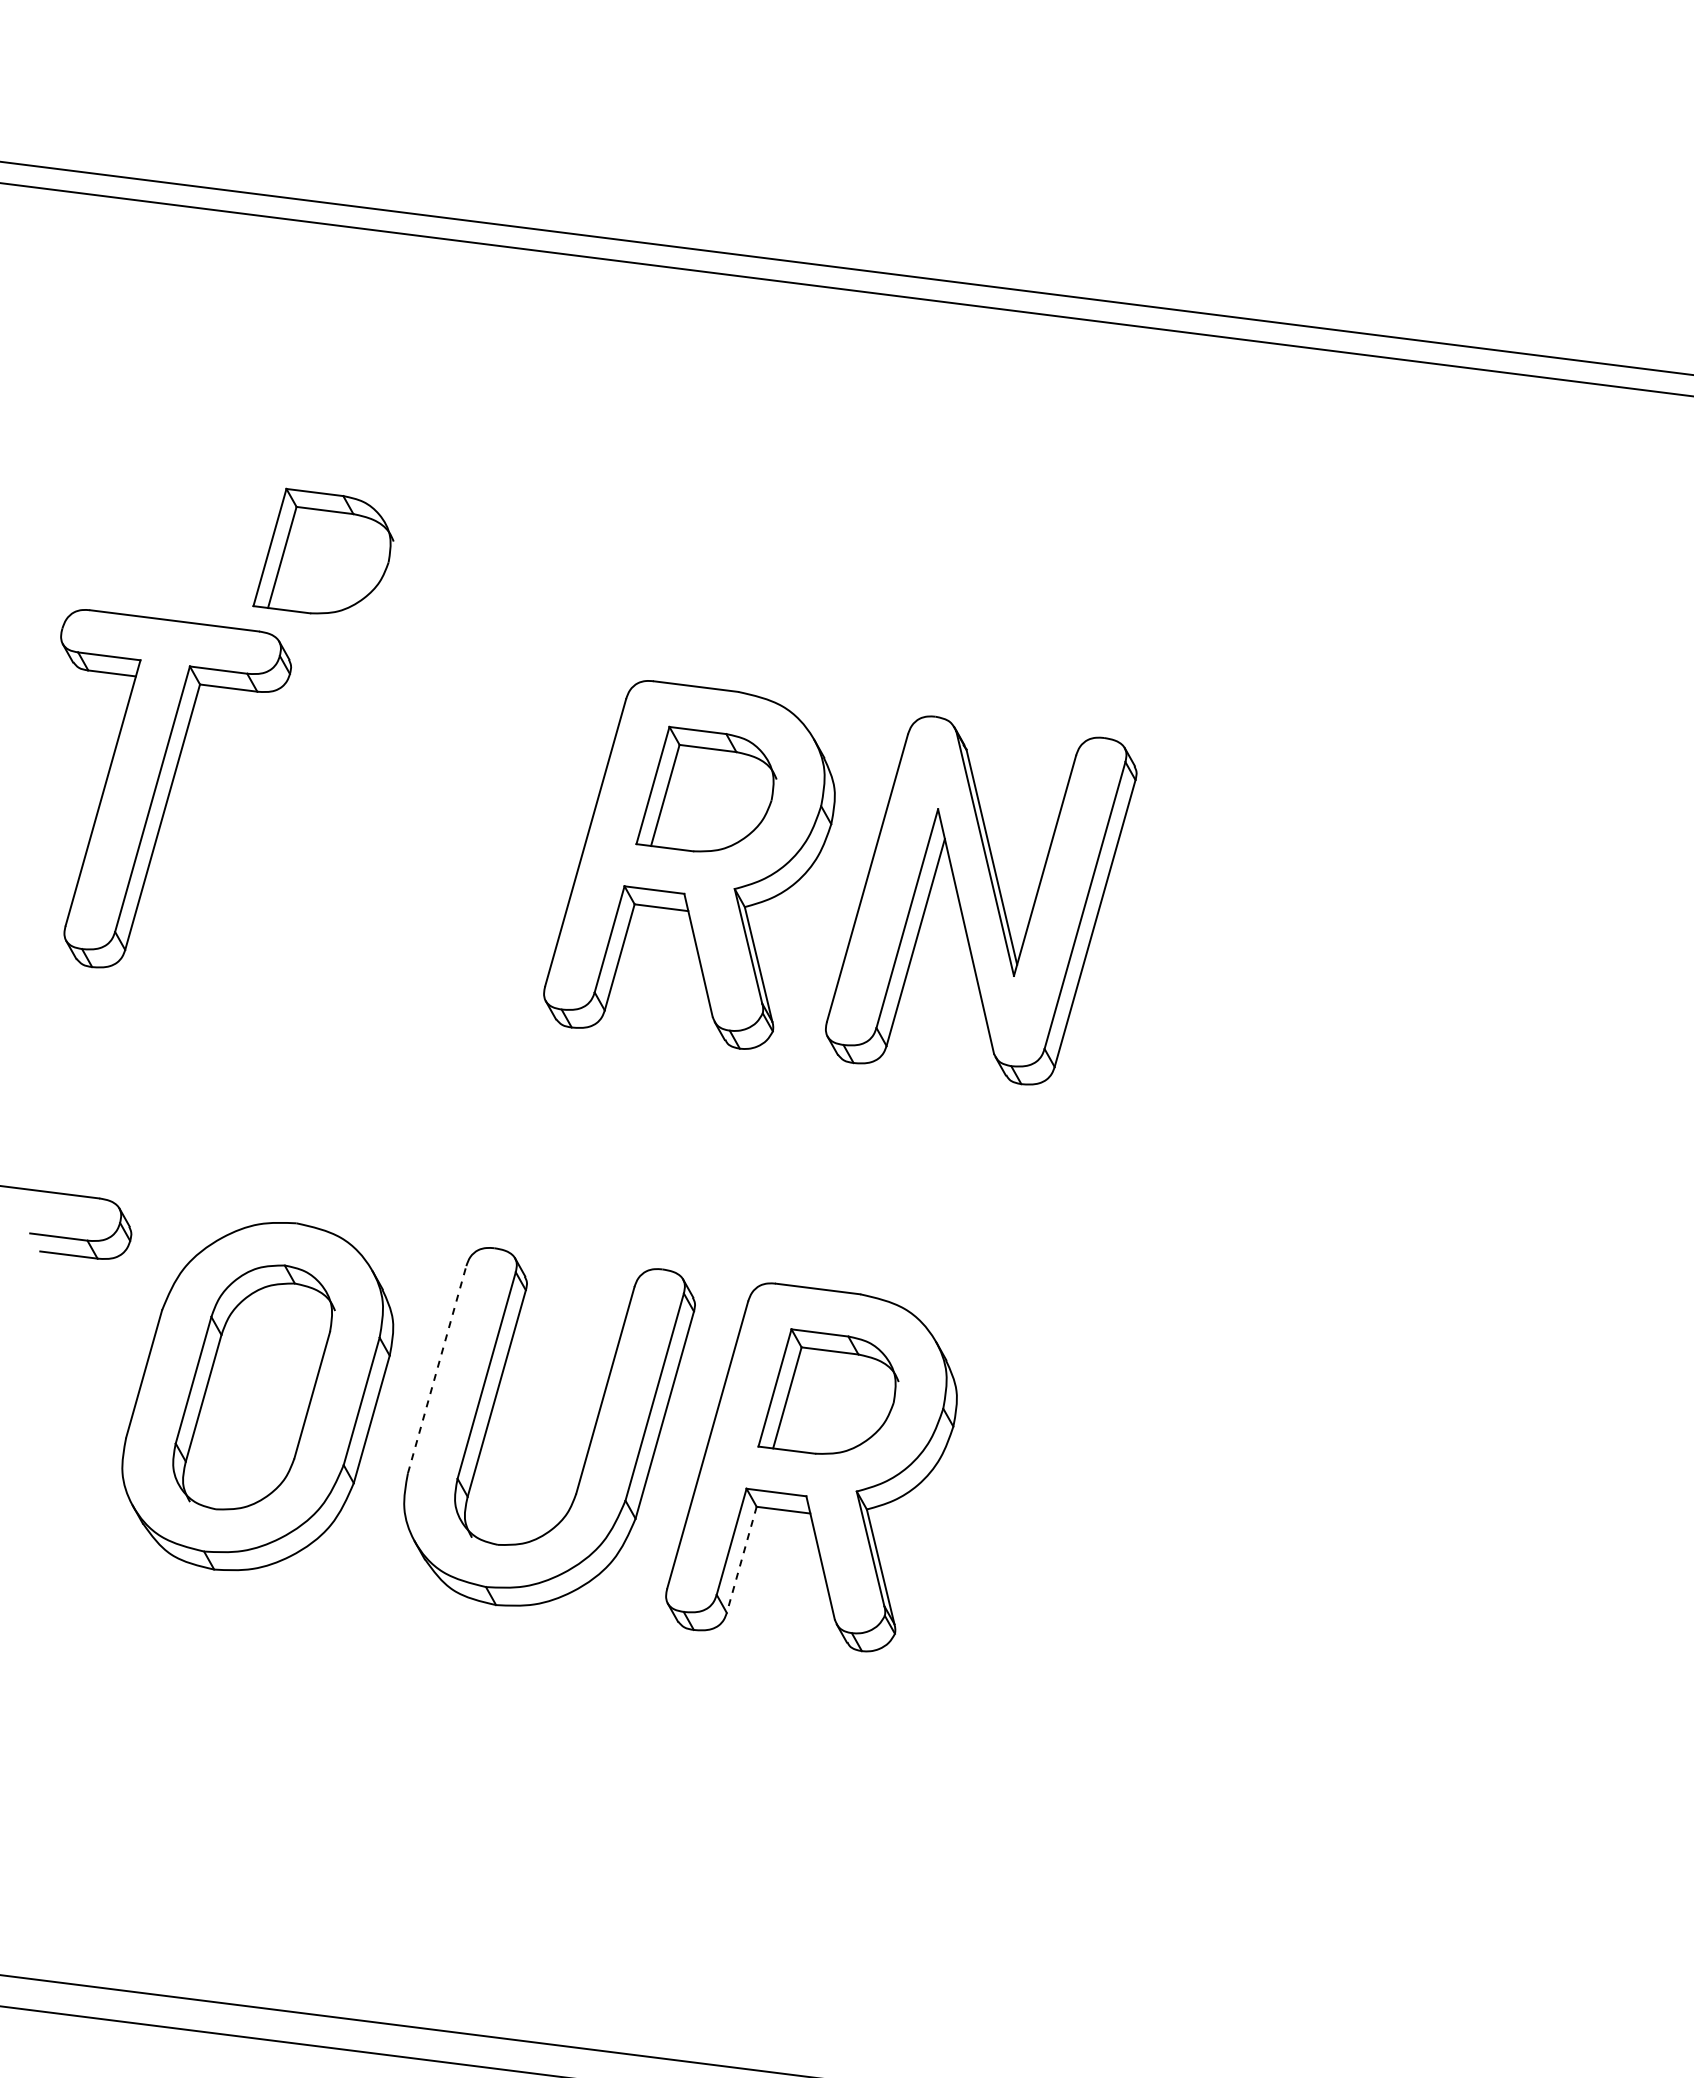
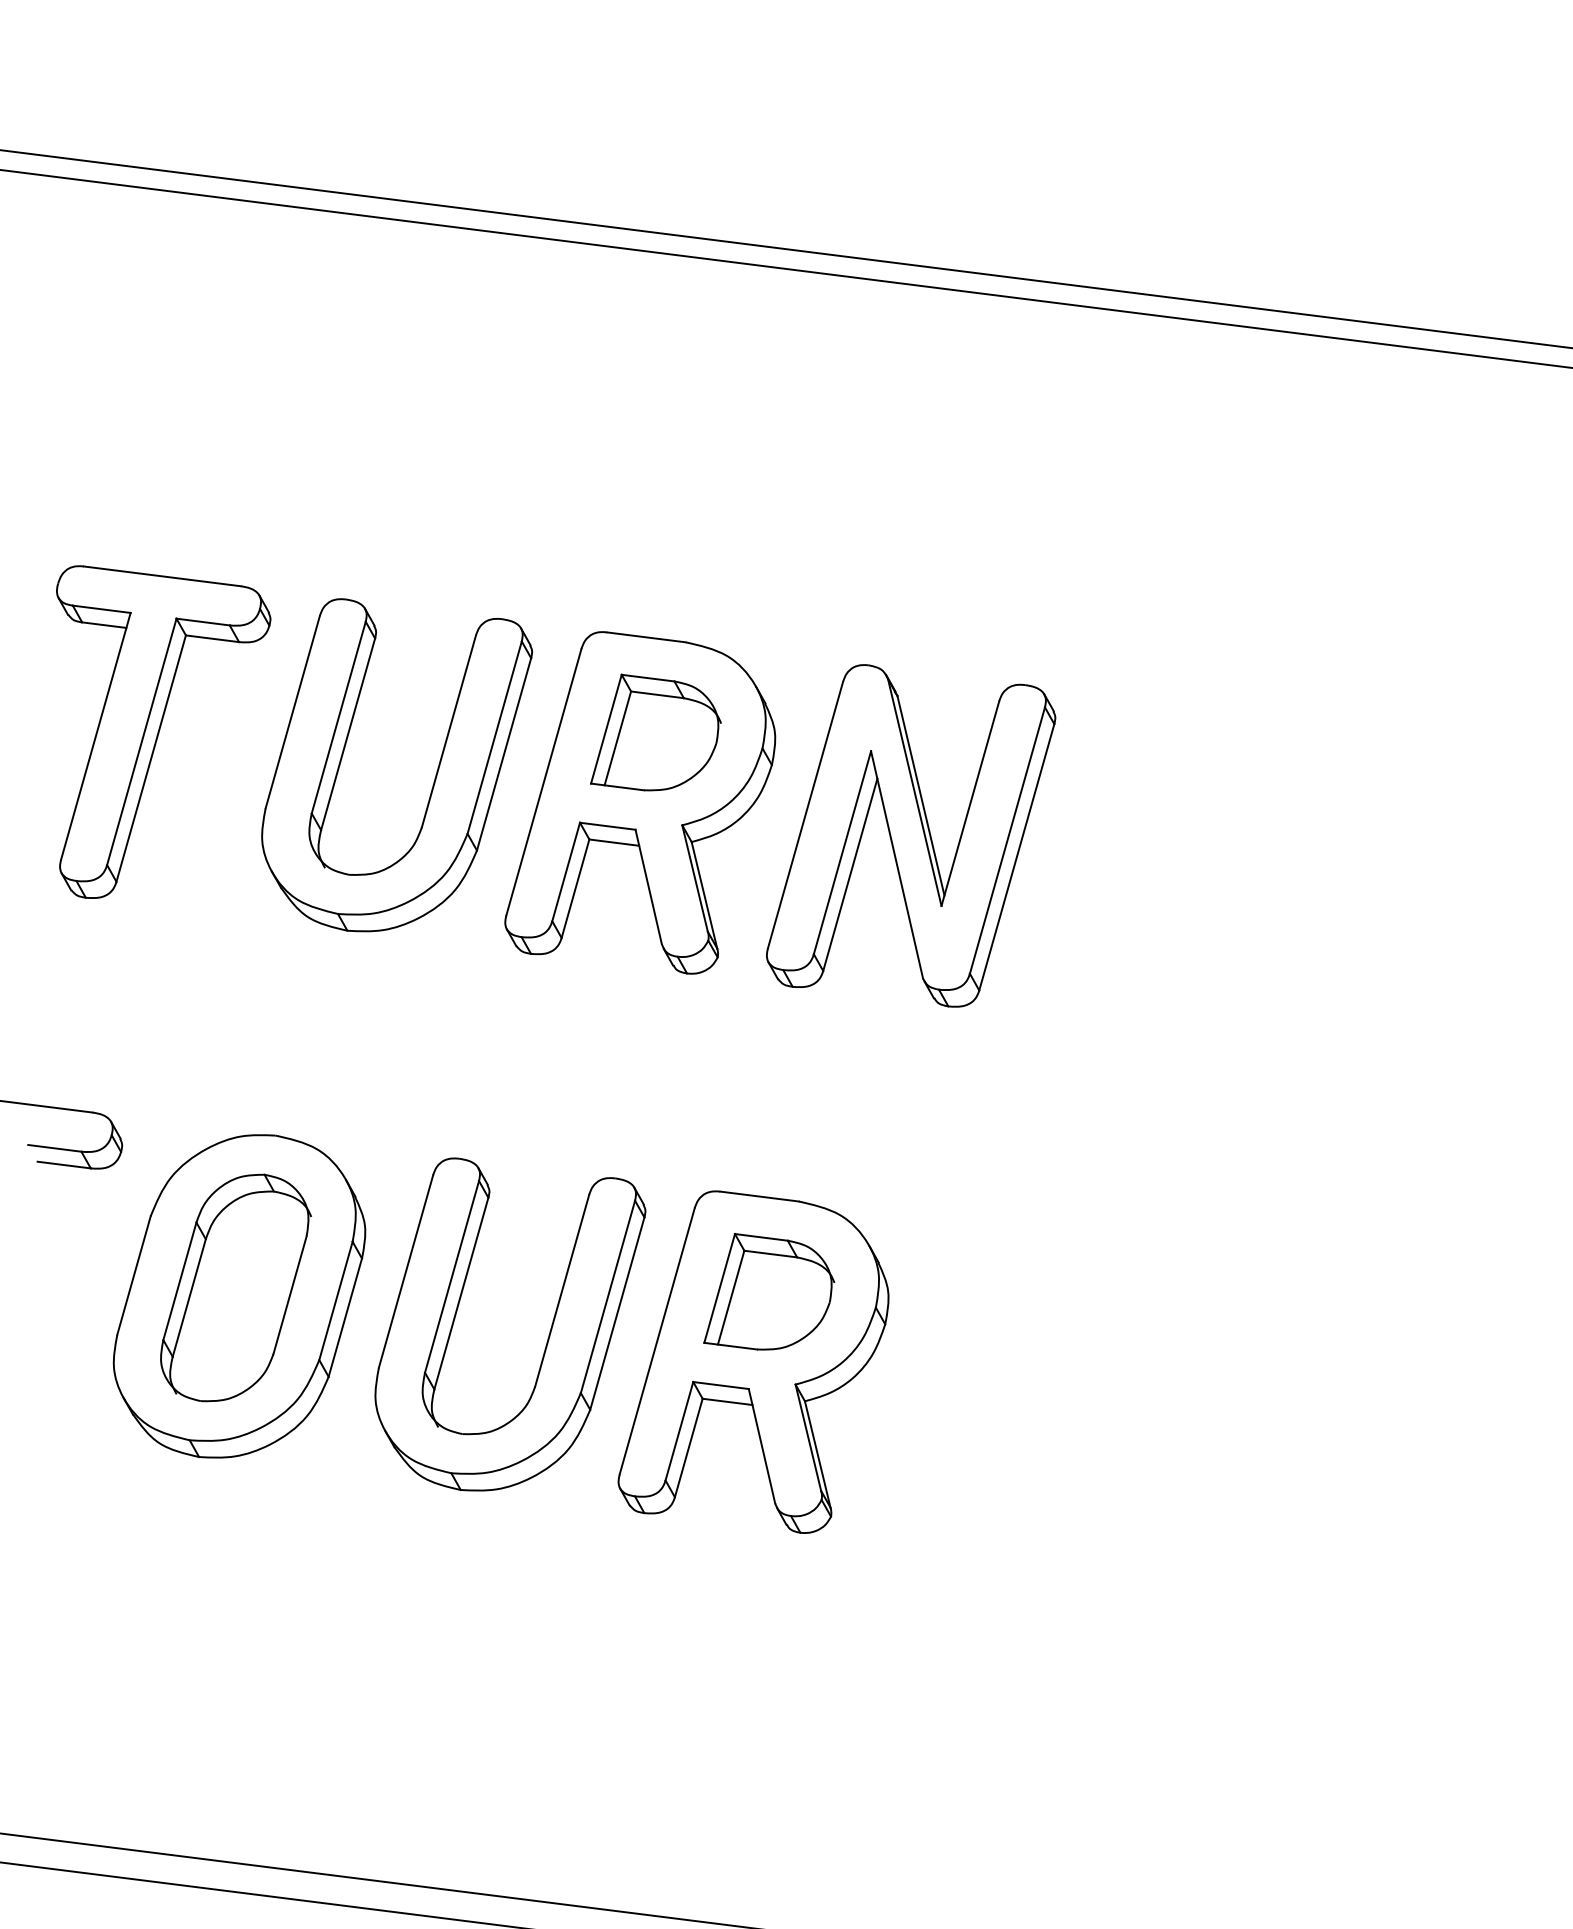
part: (323, 550) -> (300, 511), removed
part: (468, 836) -> (435, 776), added
line: (437, 1369) -> (406, 1271), dashed -> solid
line: (741, 1560) -> (688, 1448), dashed -> solid

